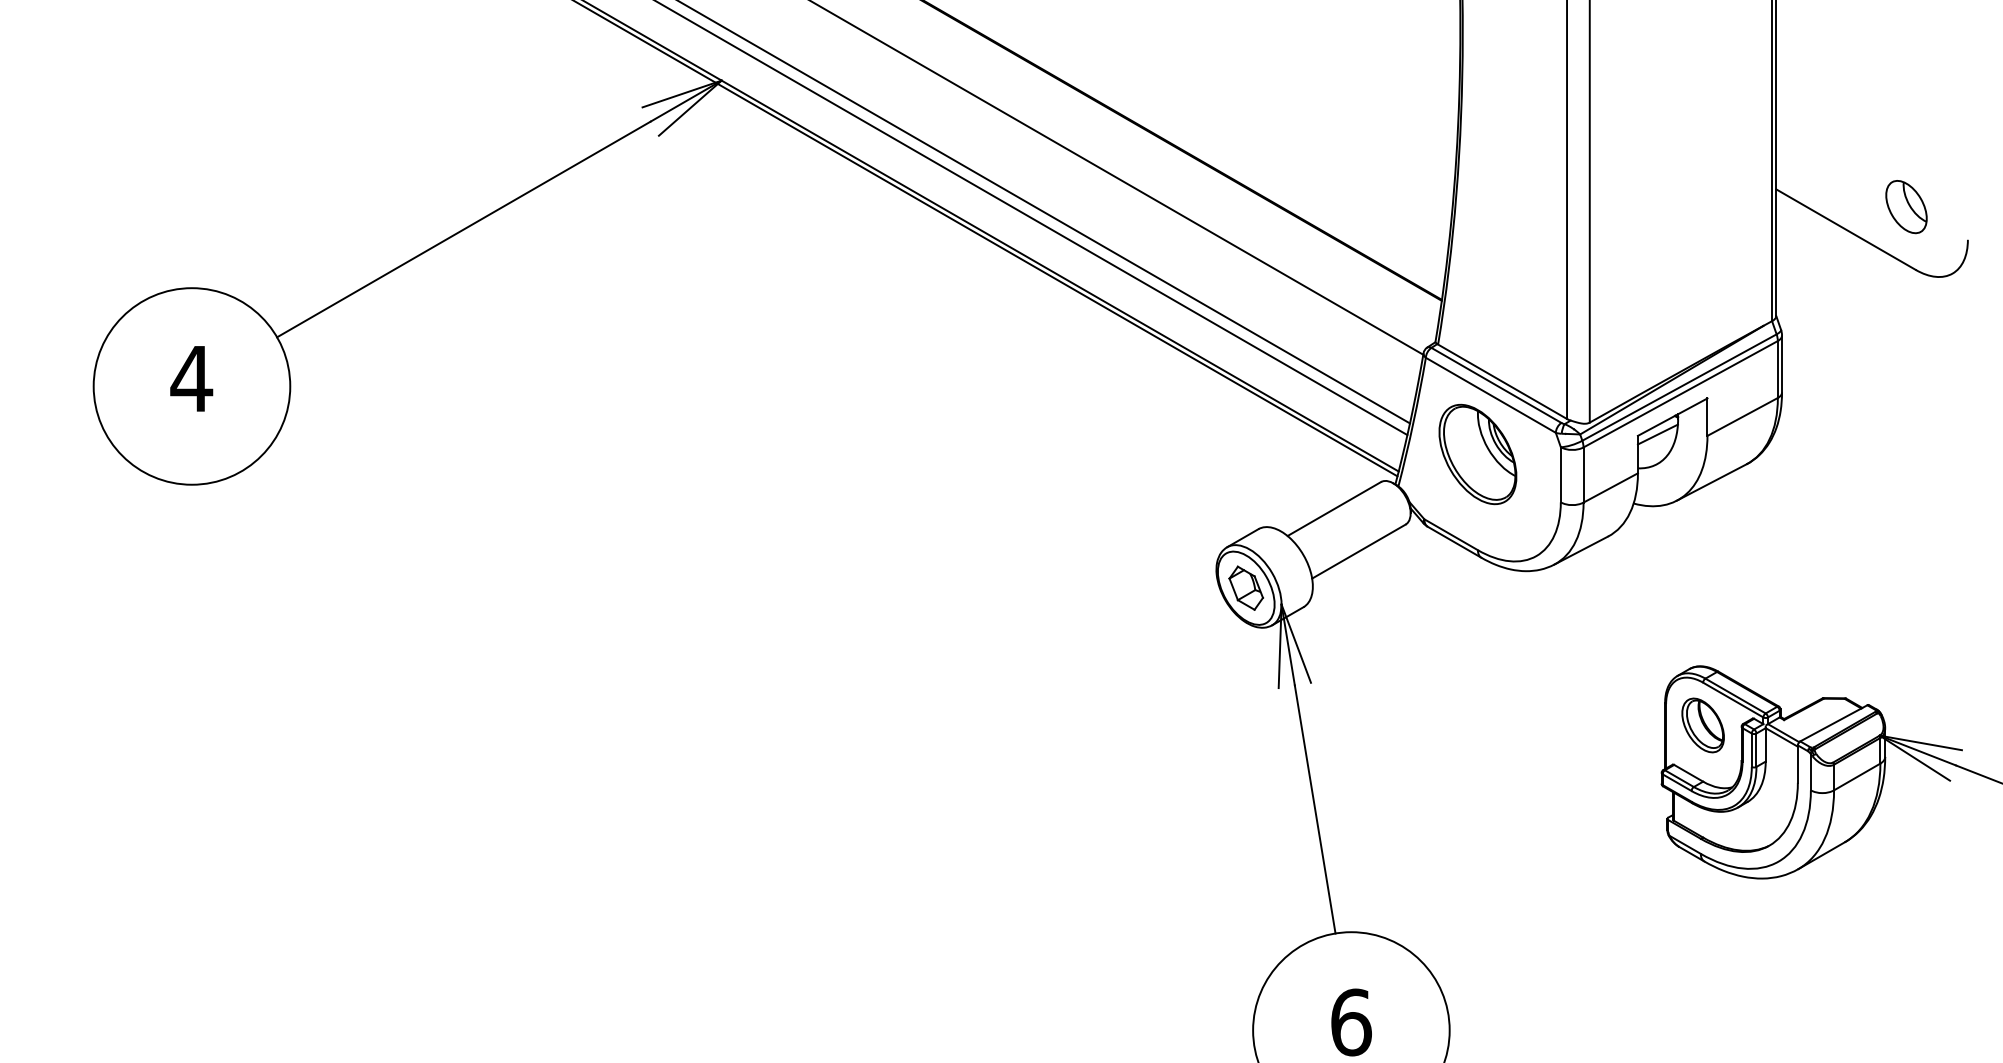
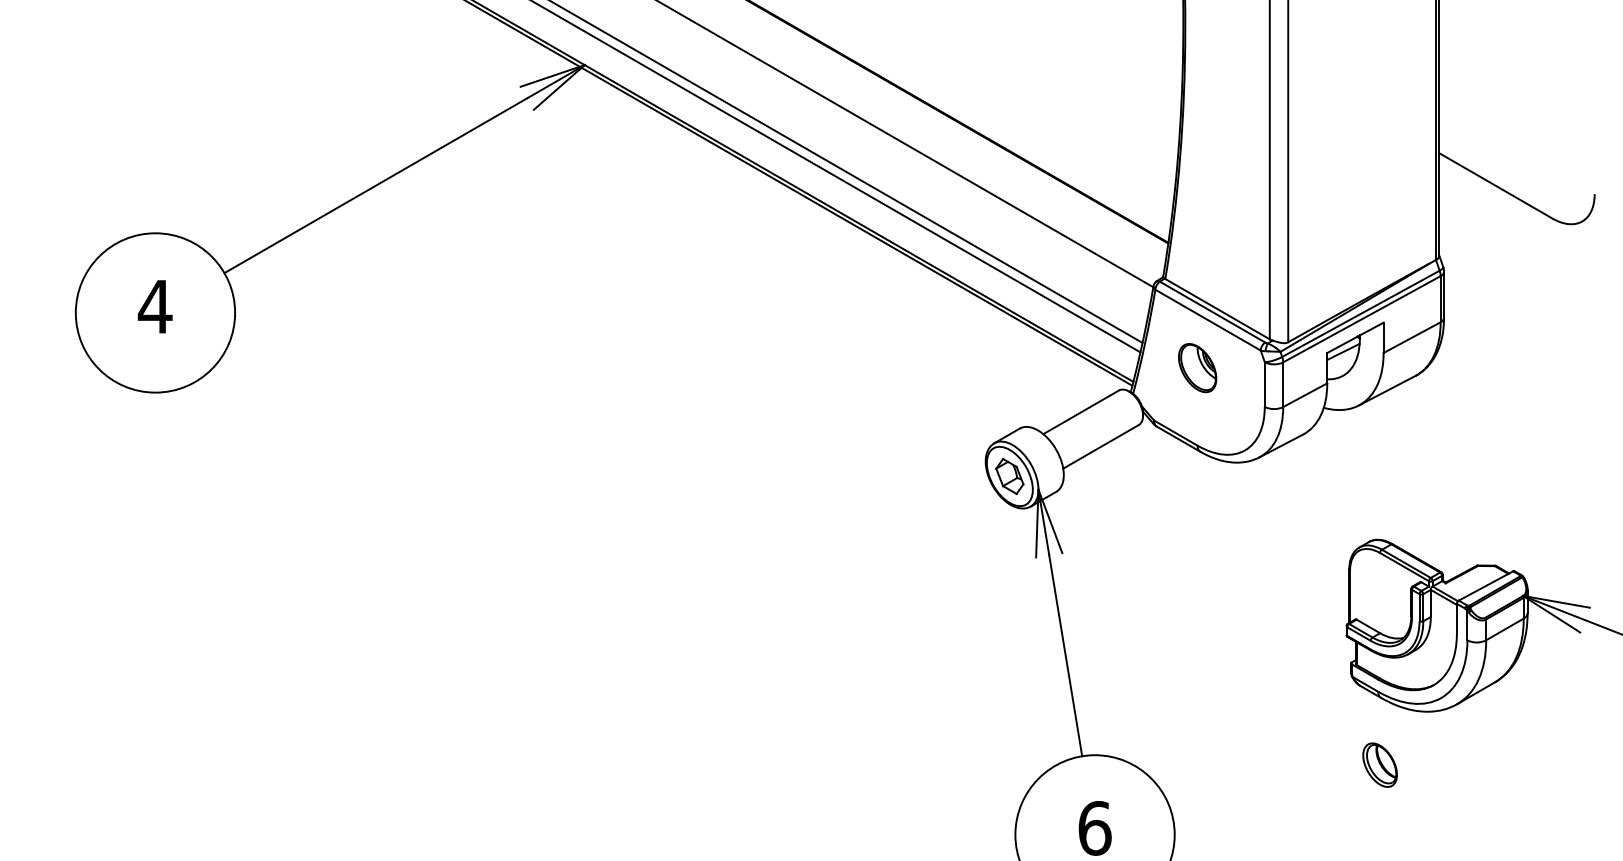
part: (1906, 207) -> (1544, 167), removed
part: (1477, 454) -> (1197, 368), size x0.6
part: (1702, 725) -> (1379, 765), moved

